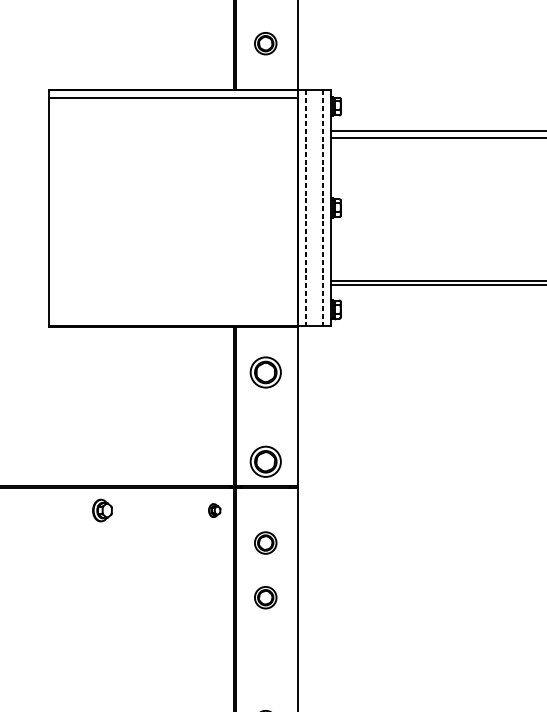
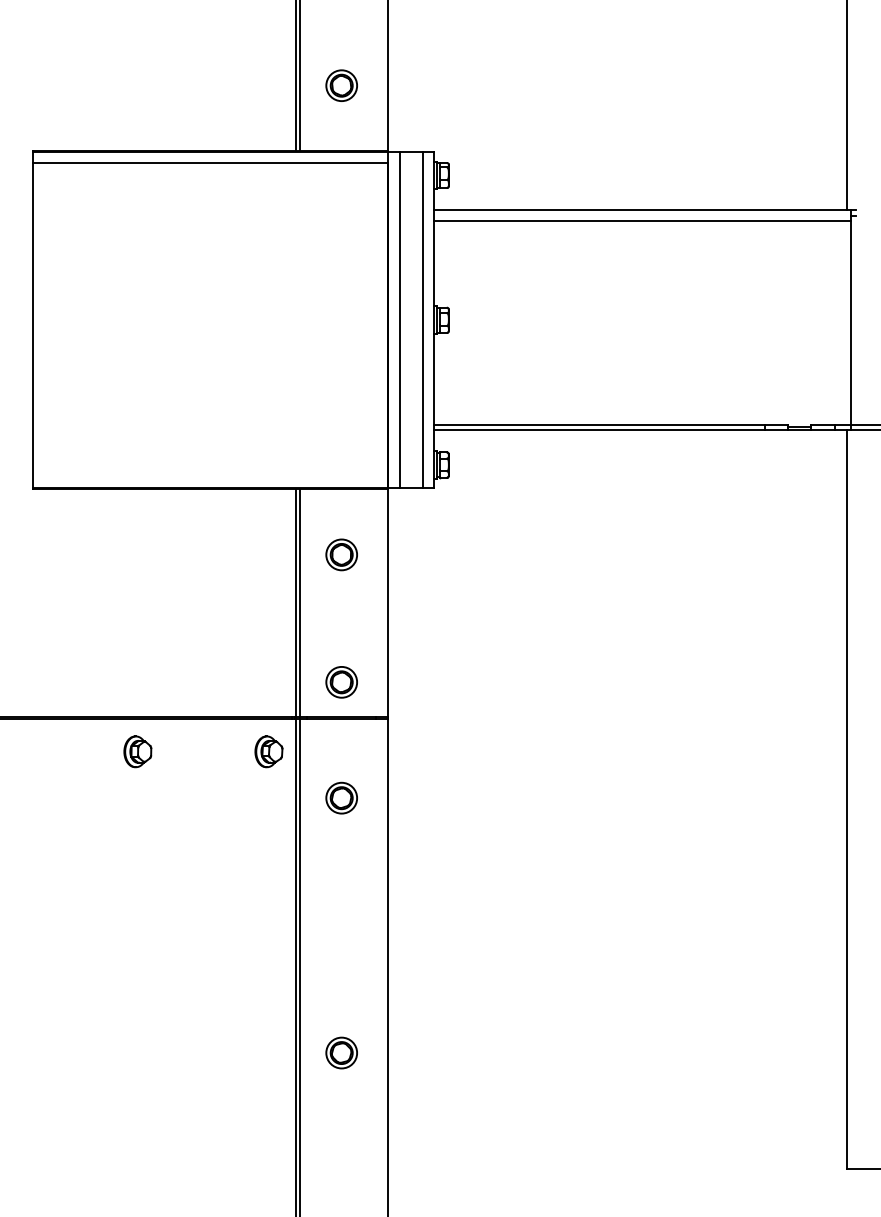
line: (306, 208) -> (399, 320), dashed -> solid
line: (322, 208) -> (422, 320), dashed -> solid
part: (265, 372) -> (341, 554), size x0.71
part: (265, 461) -> (341, 682), size x0.71
part: (102, 510) -> (137, 751), moved
part: (214, 510) -> (268, 751), size x1.67
part: (265, 597) -> (341, 875), removed

